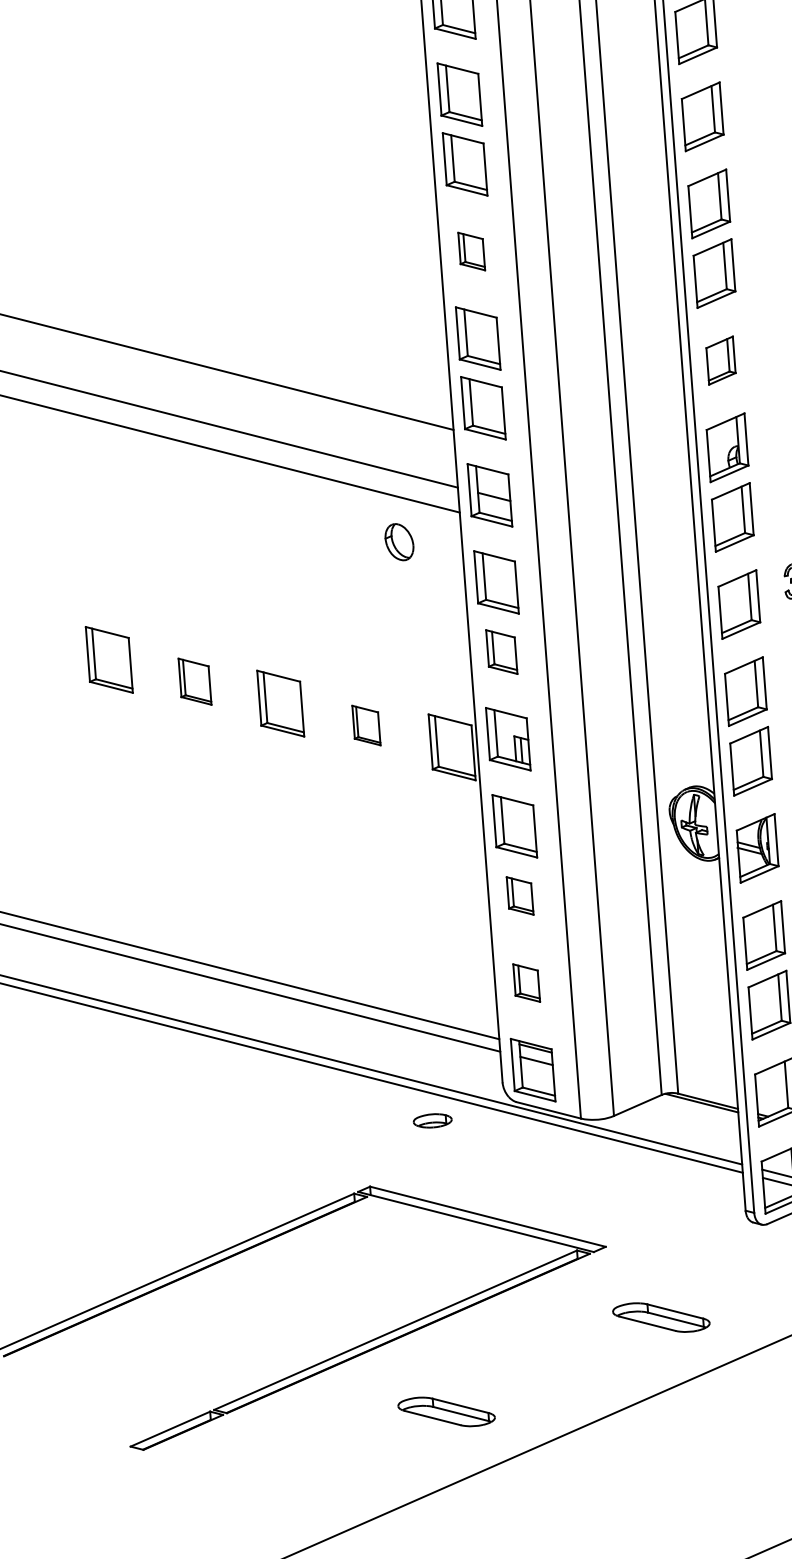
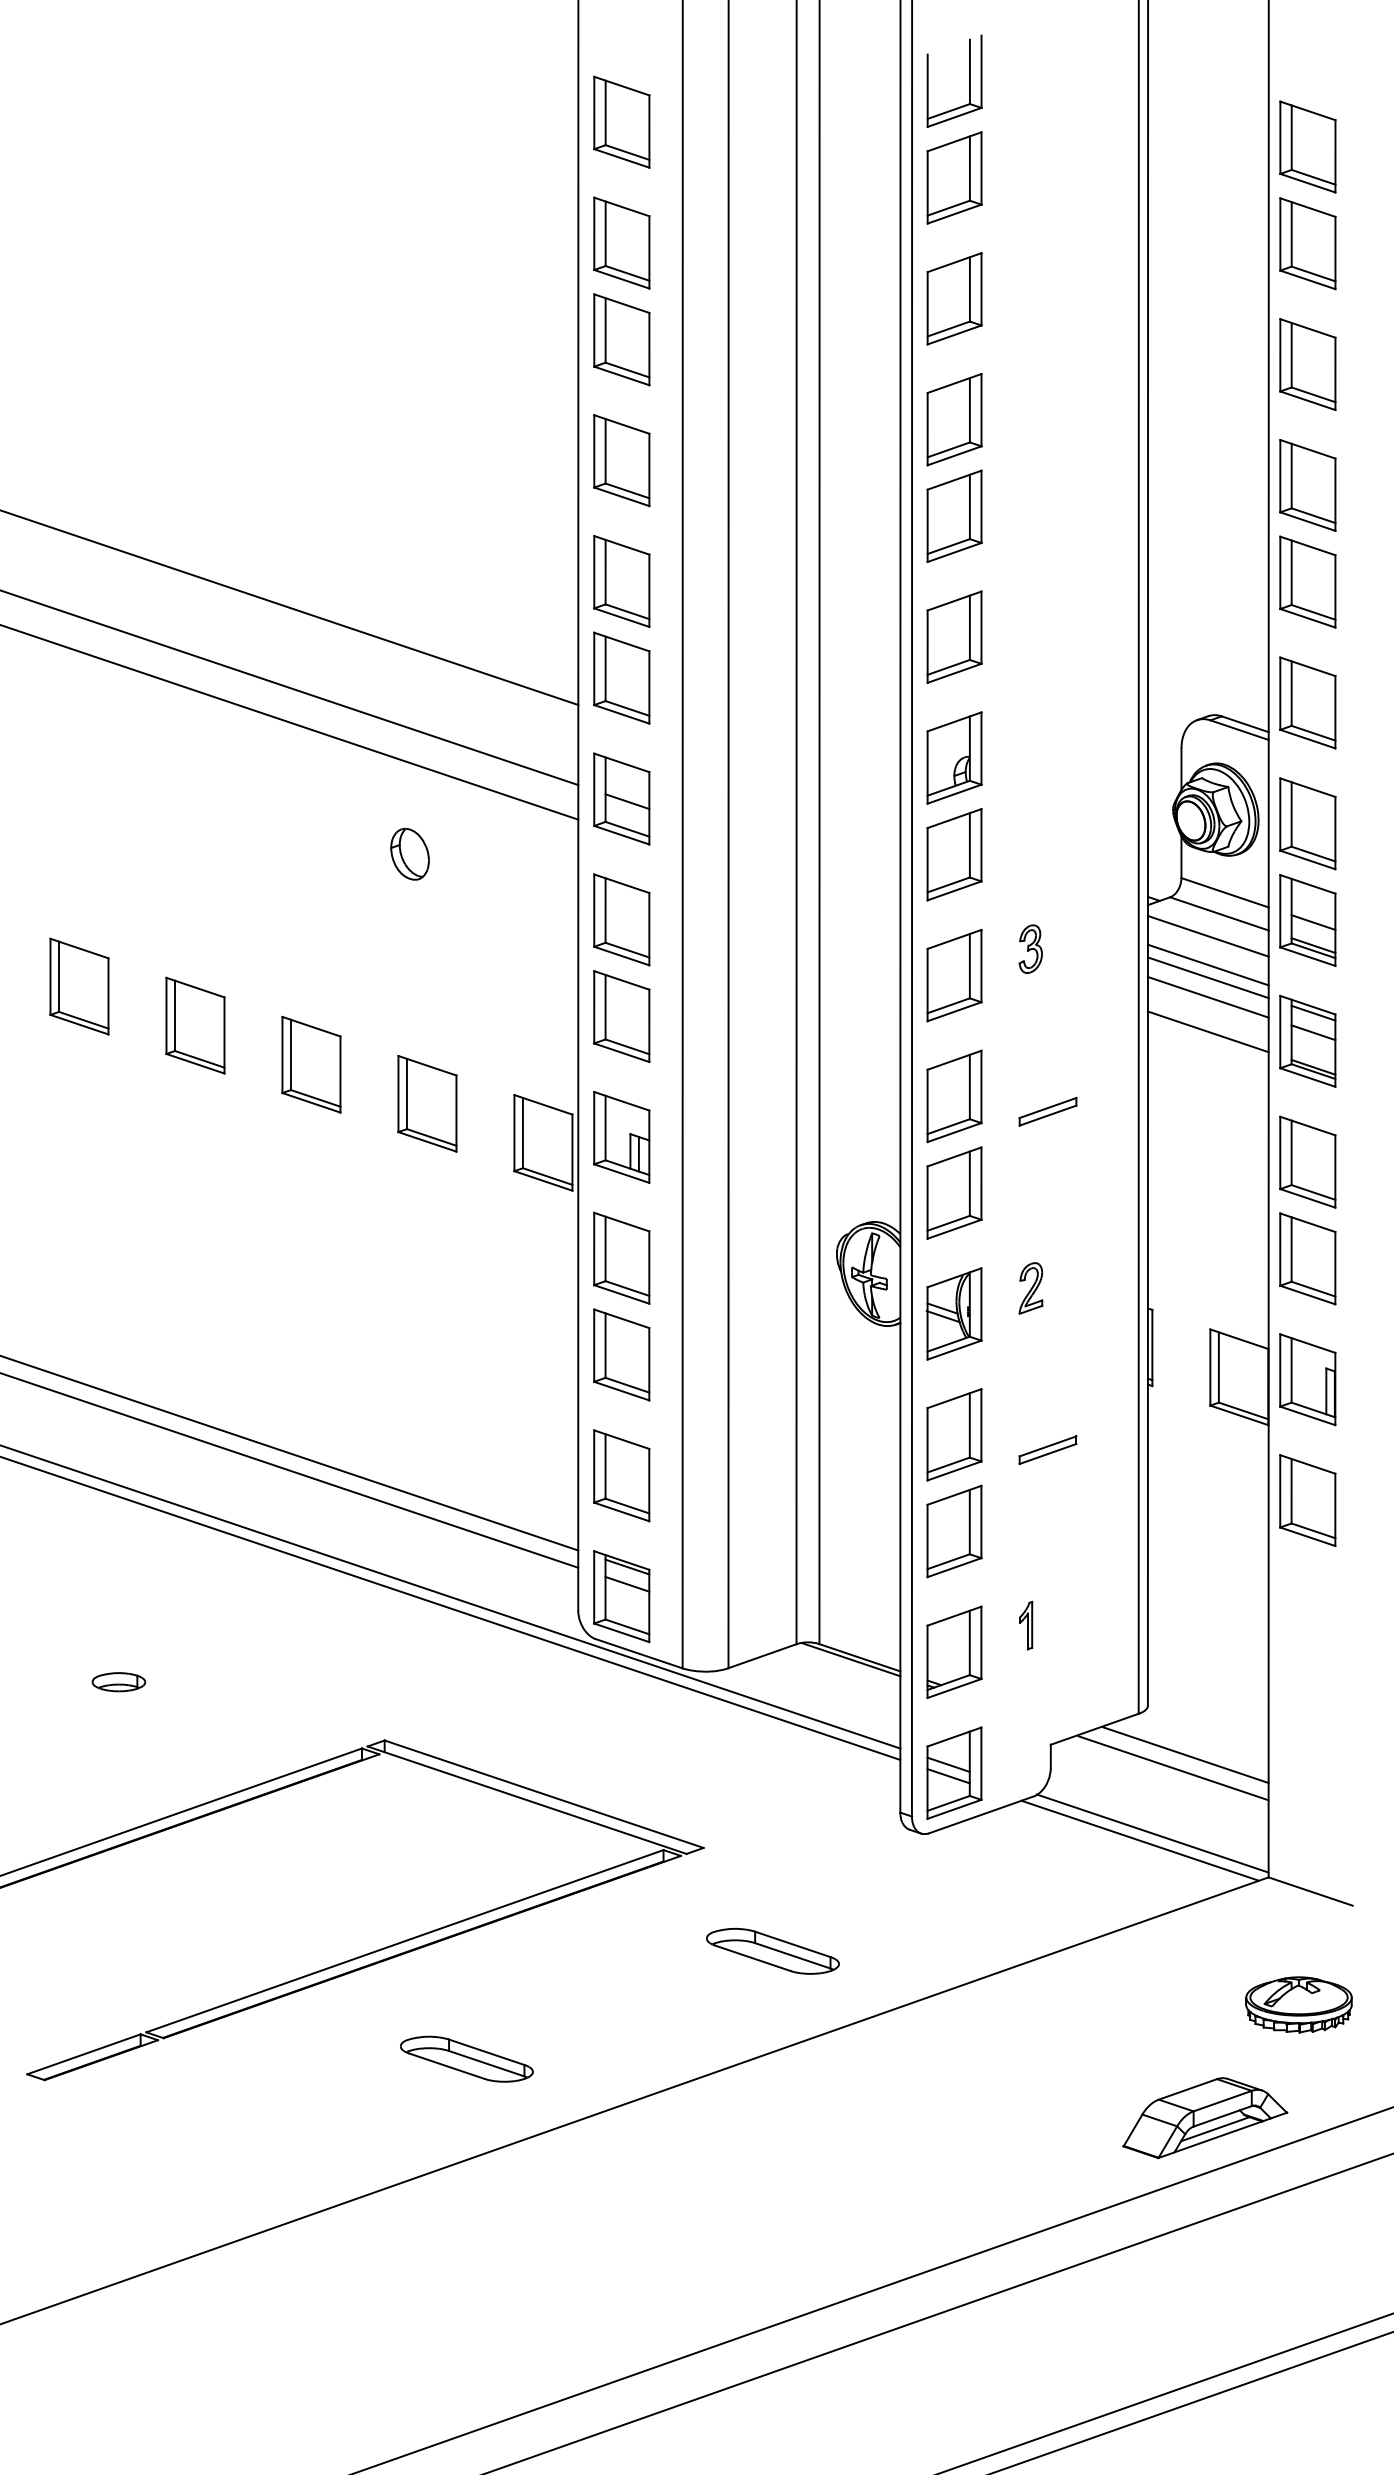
part: (471, 251) -> (621, 460), size x1.67
part: (720, 360) -> (954, 636), size x1.43
part: (399, 541) -> (409, 853), moved
part: (501, 652) -> (621, 1016), size x1.43
part: (195, 681) -> (195, 1025), size x1.43
part: (366, 725) -> (427, 1103), size x1.67
part: (519, 895) -> (621, 1354), size x1.67
part: (526, 982) -> (621, 1475), size x1.67
part: (432, 1121) -> (118, 1682), moved

